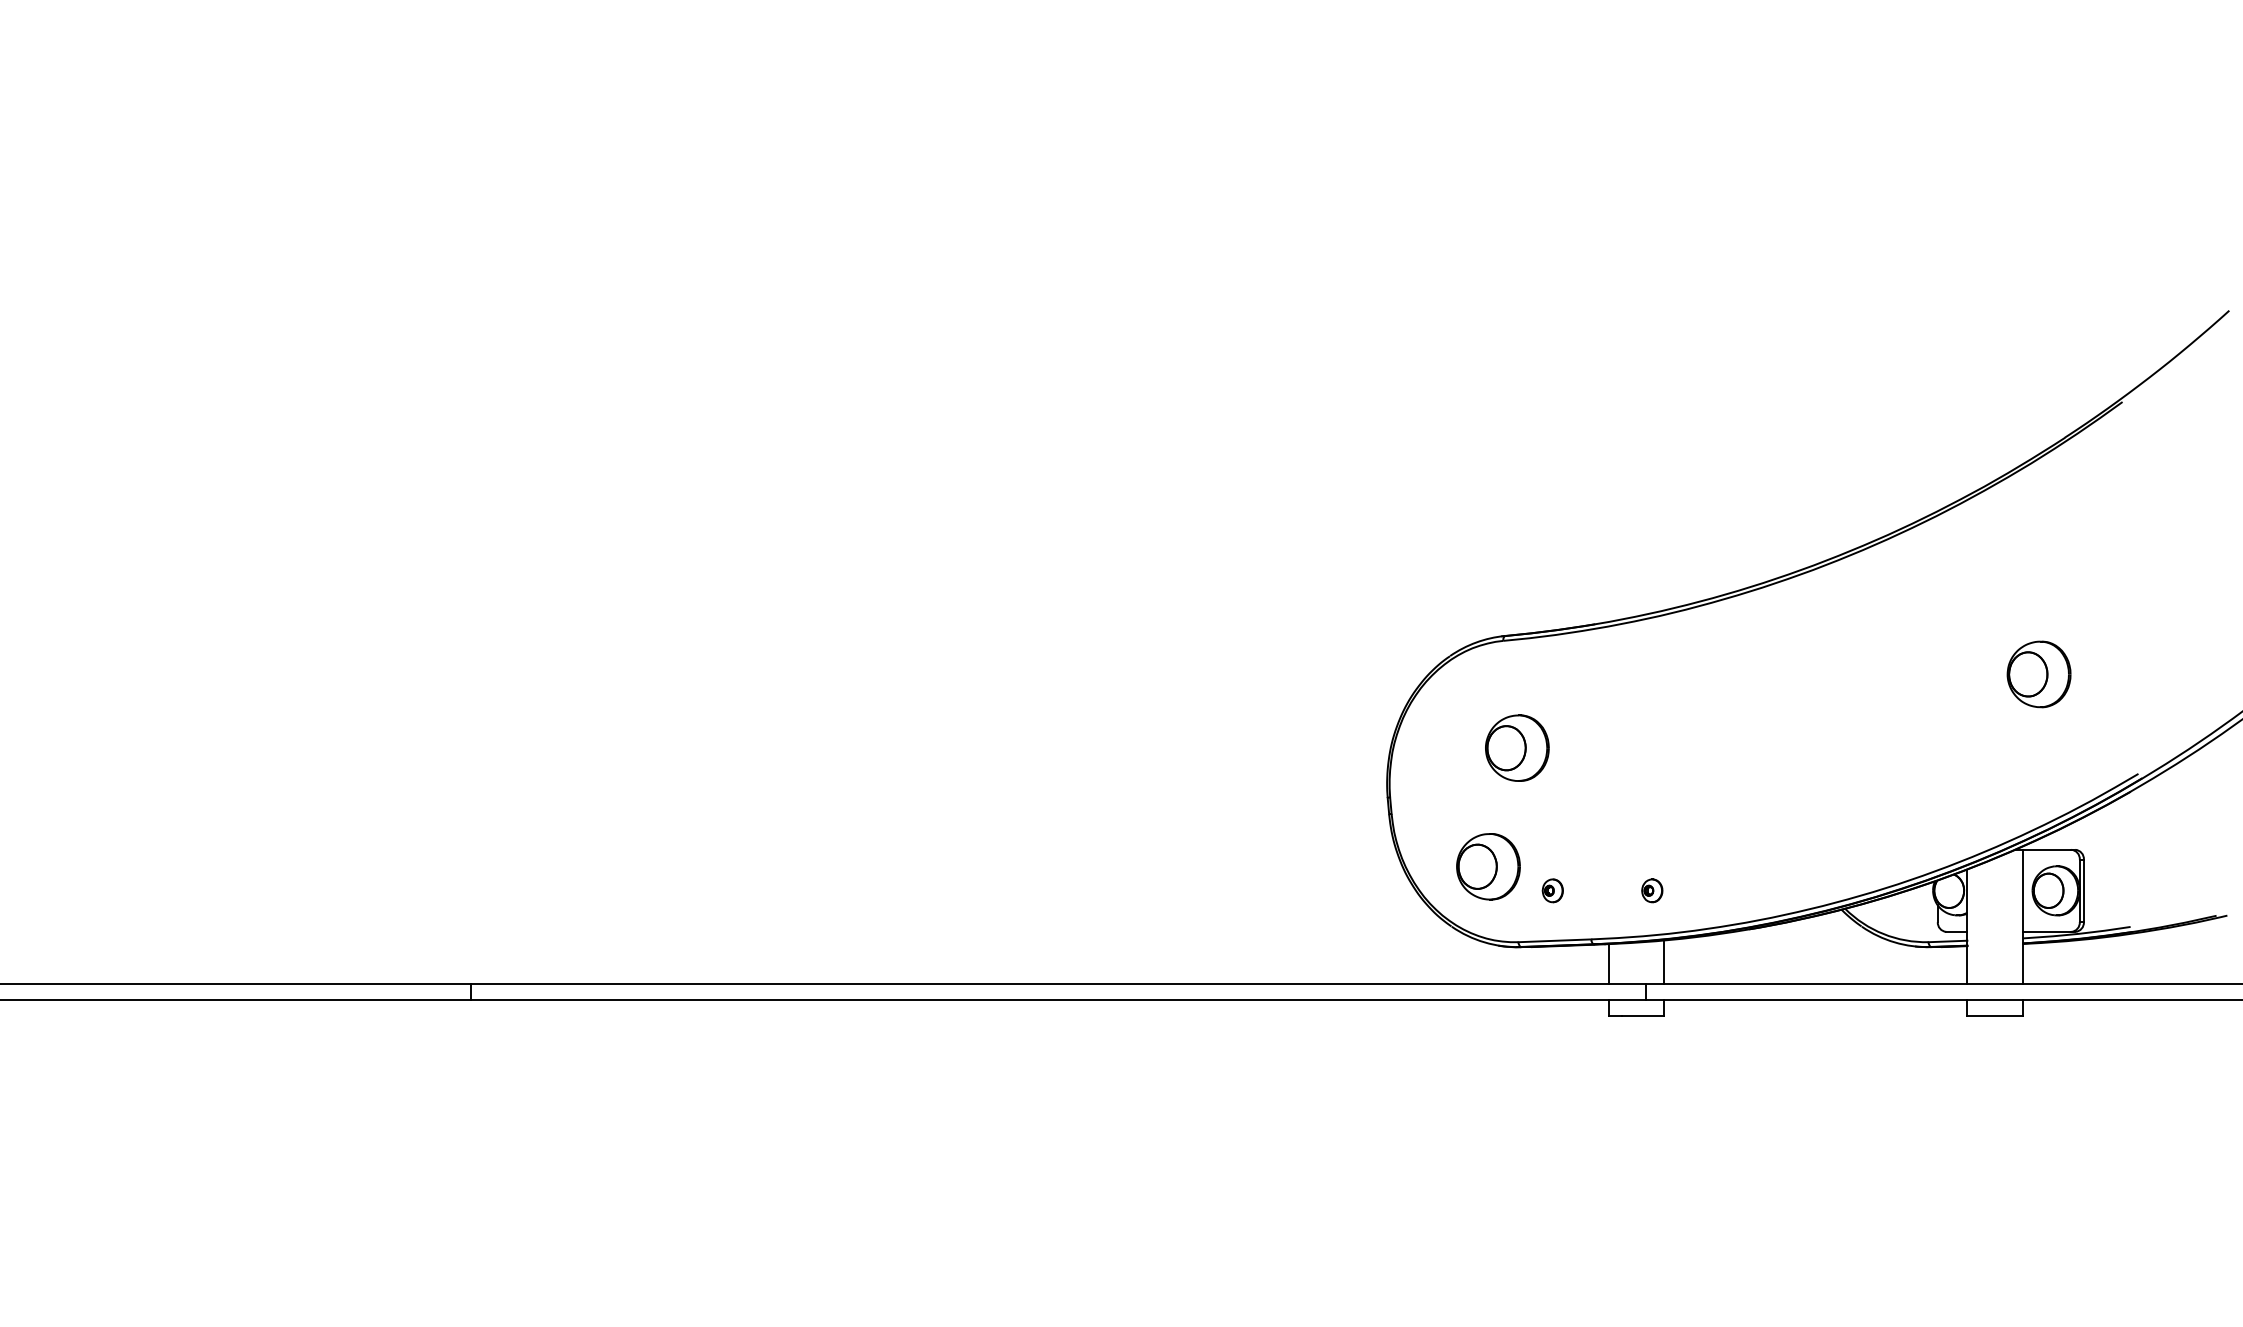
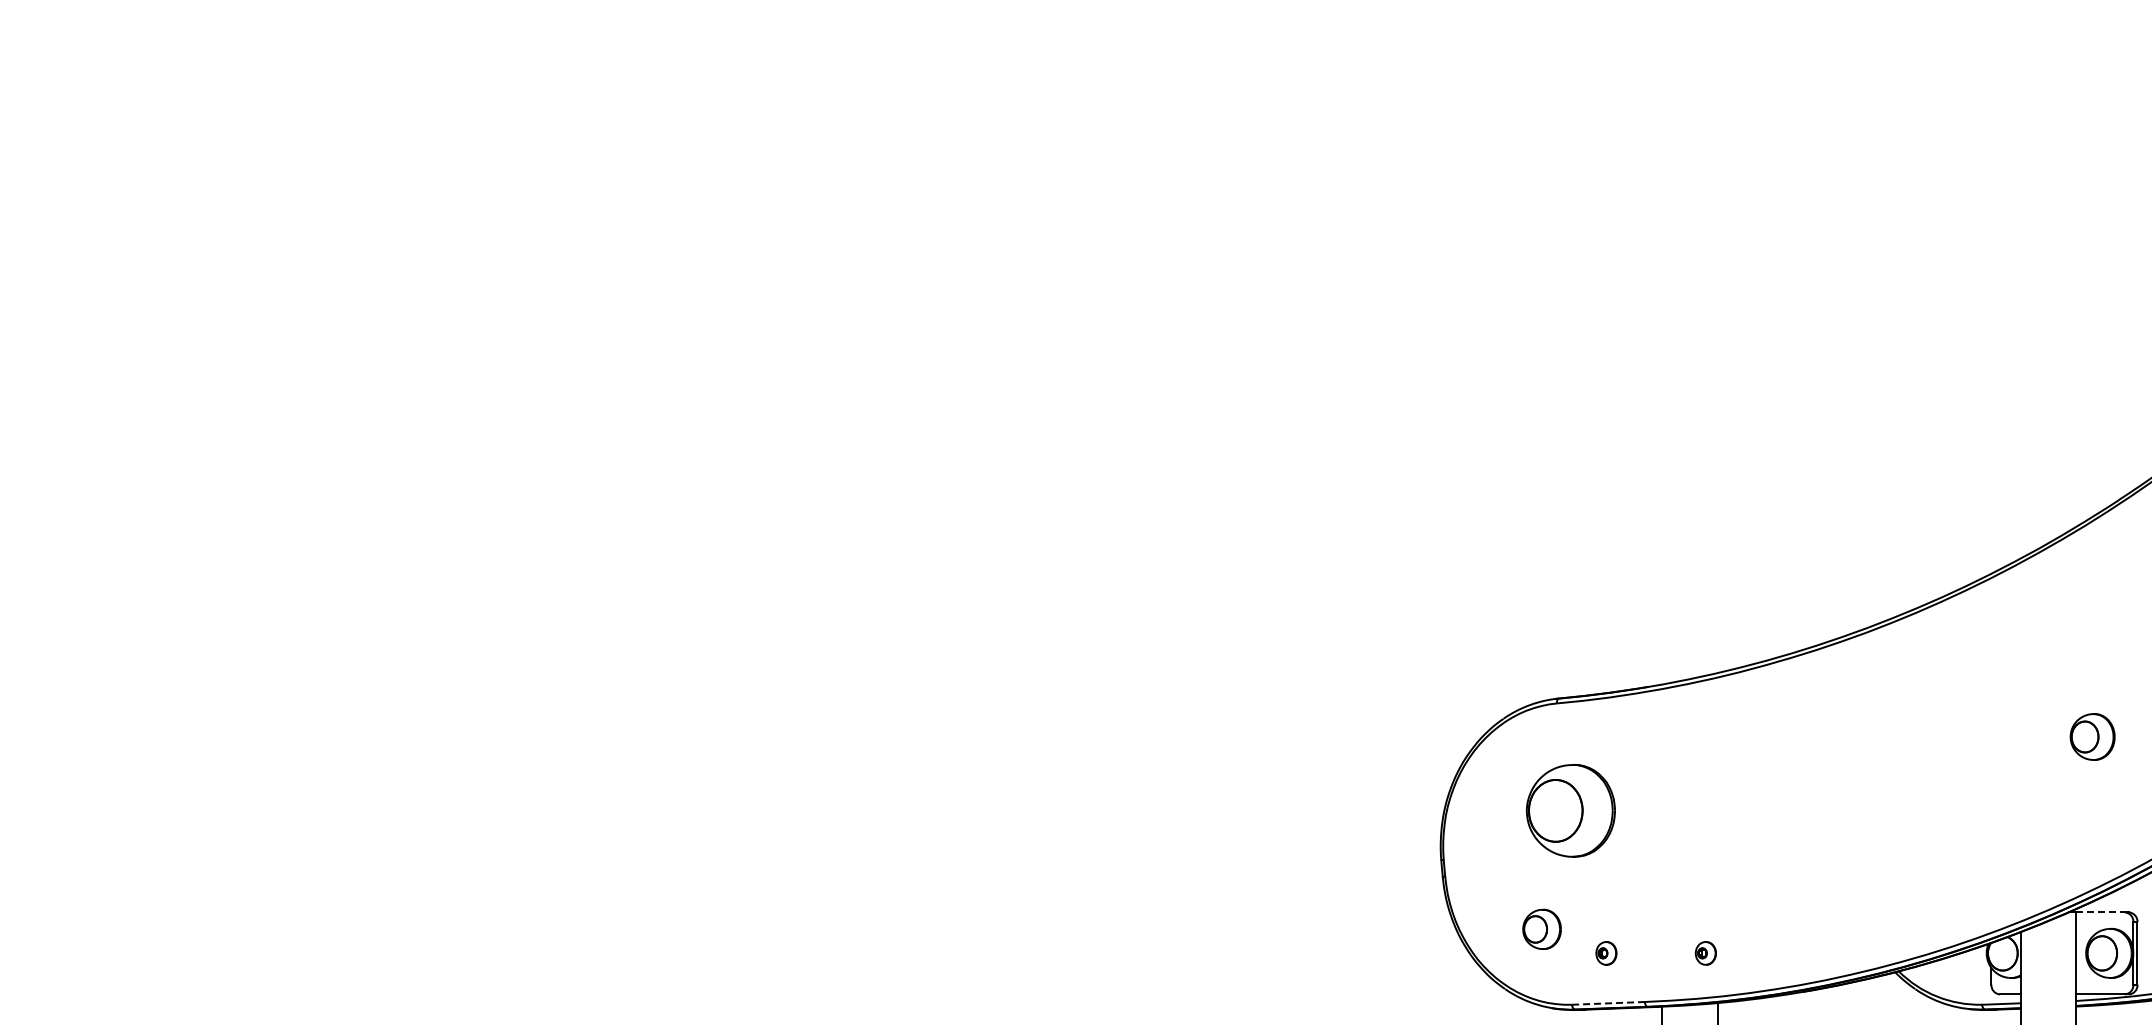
part: (2038, 674) -> (2092, 737), size x0.7
part: (1517, 747) -> (1571, 810), size x1.4
line: (2047, 849) -> (2101, 912), solid -> dashed
part: (1488, 866) -> (1542, 929), size x0.6
line: (1554, 940) -> (1608, 1003), solid -> dashed

